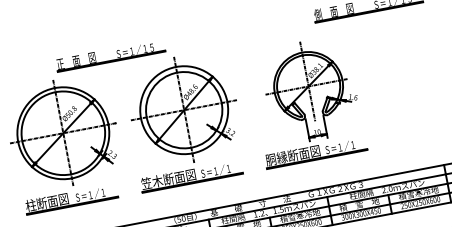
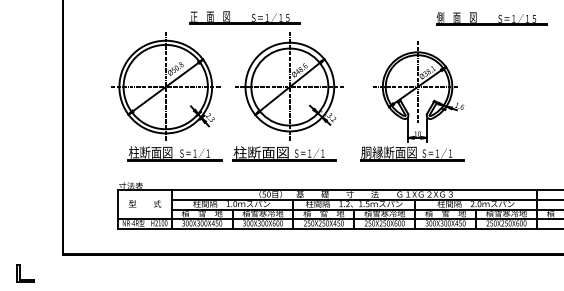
part: (109, 55) -> (244, 17), moved
text: (167, 179) -> (260, 152), 笠木断面図 -> 柱断面図
part: (70, 198) -> (174, 153), moved

